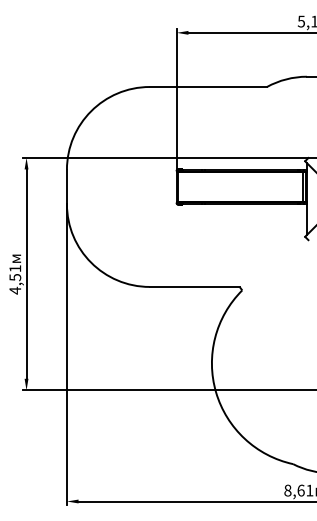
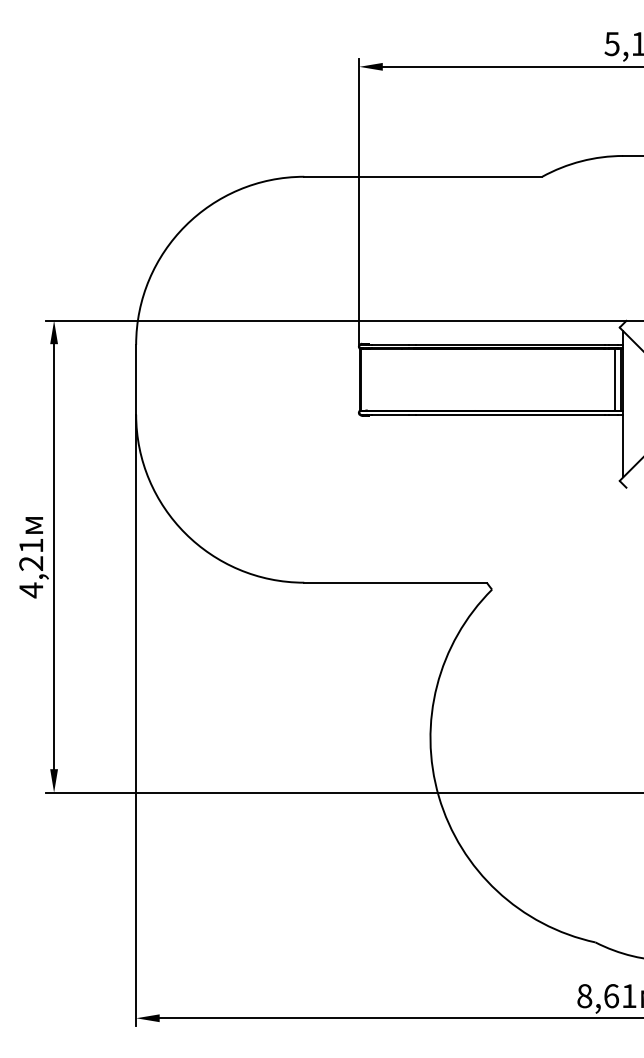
text: (15, 277) -> (31, 563), 4,51 -> 4,21

